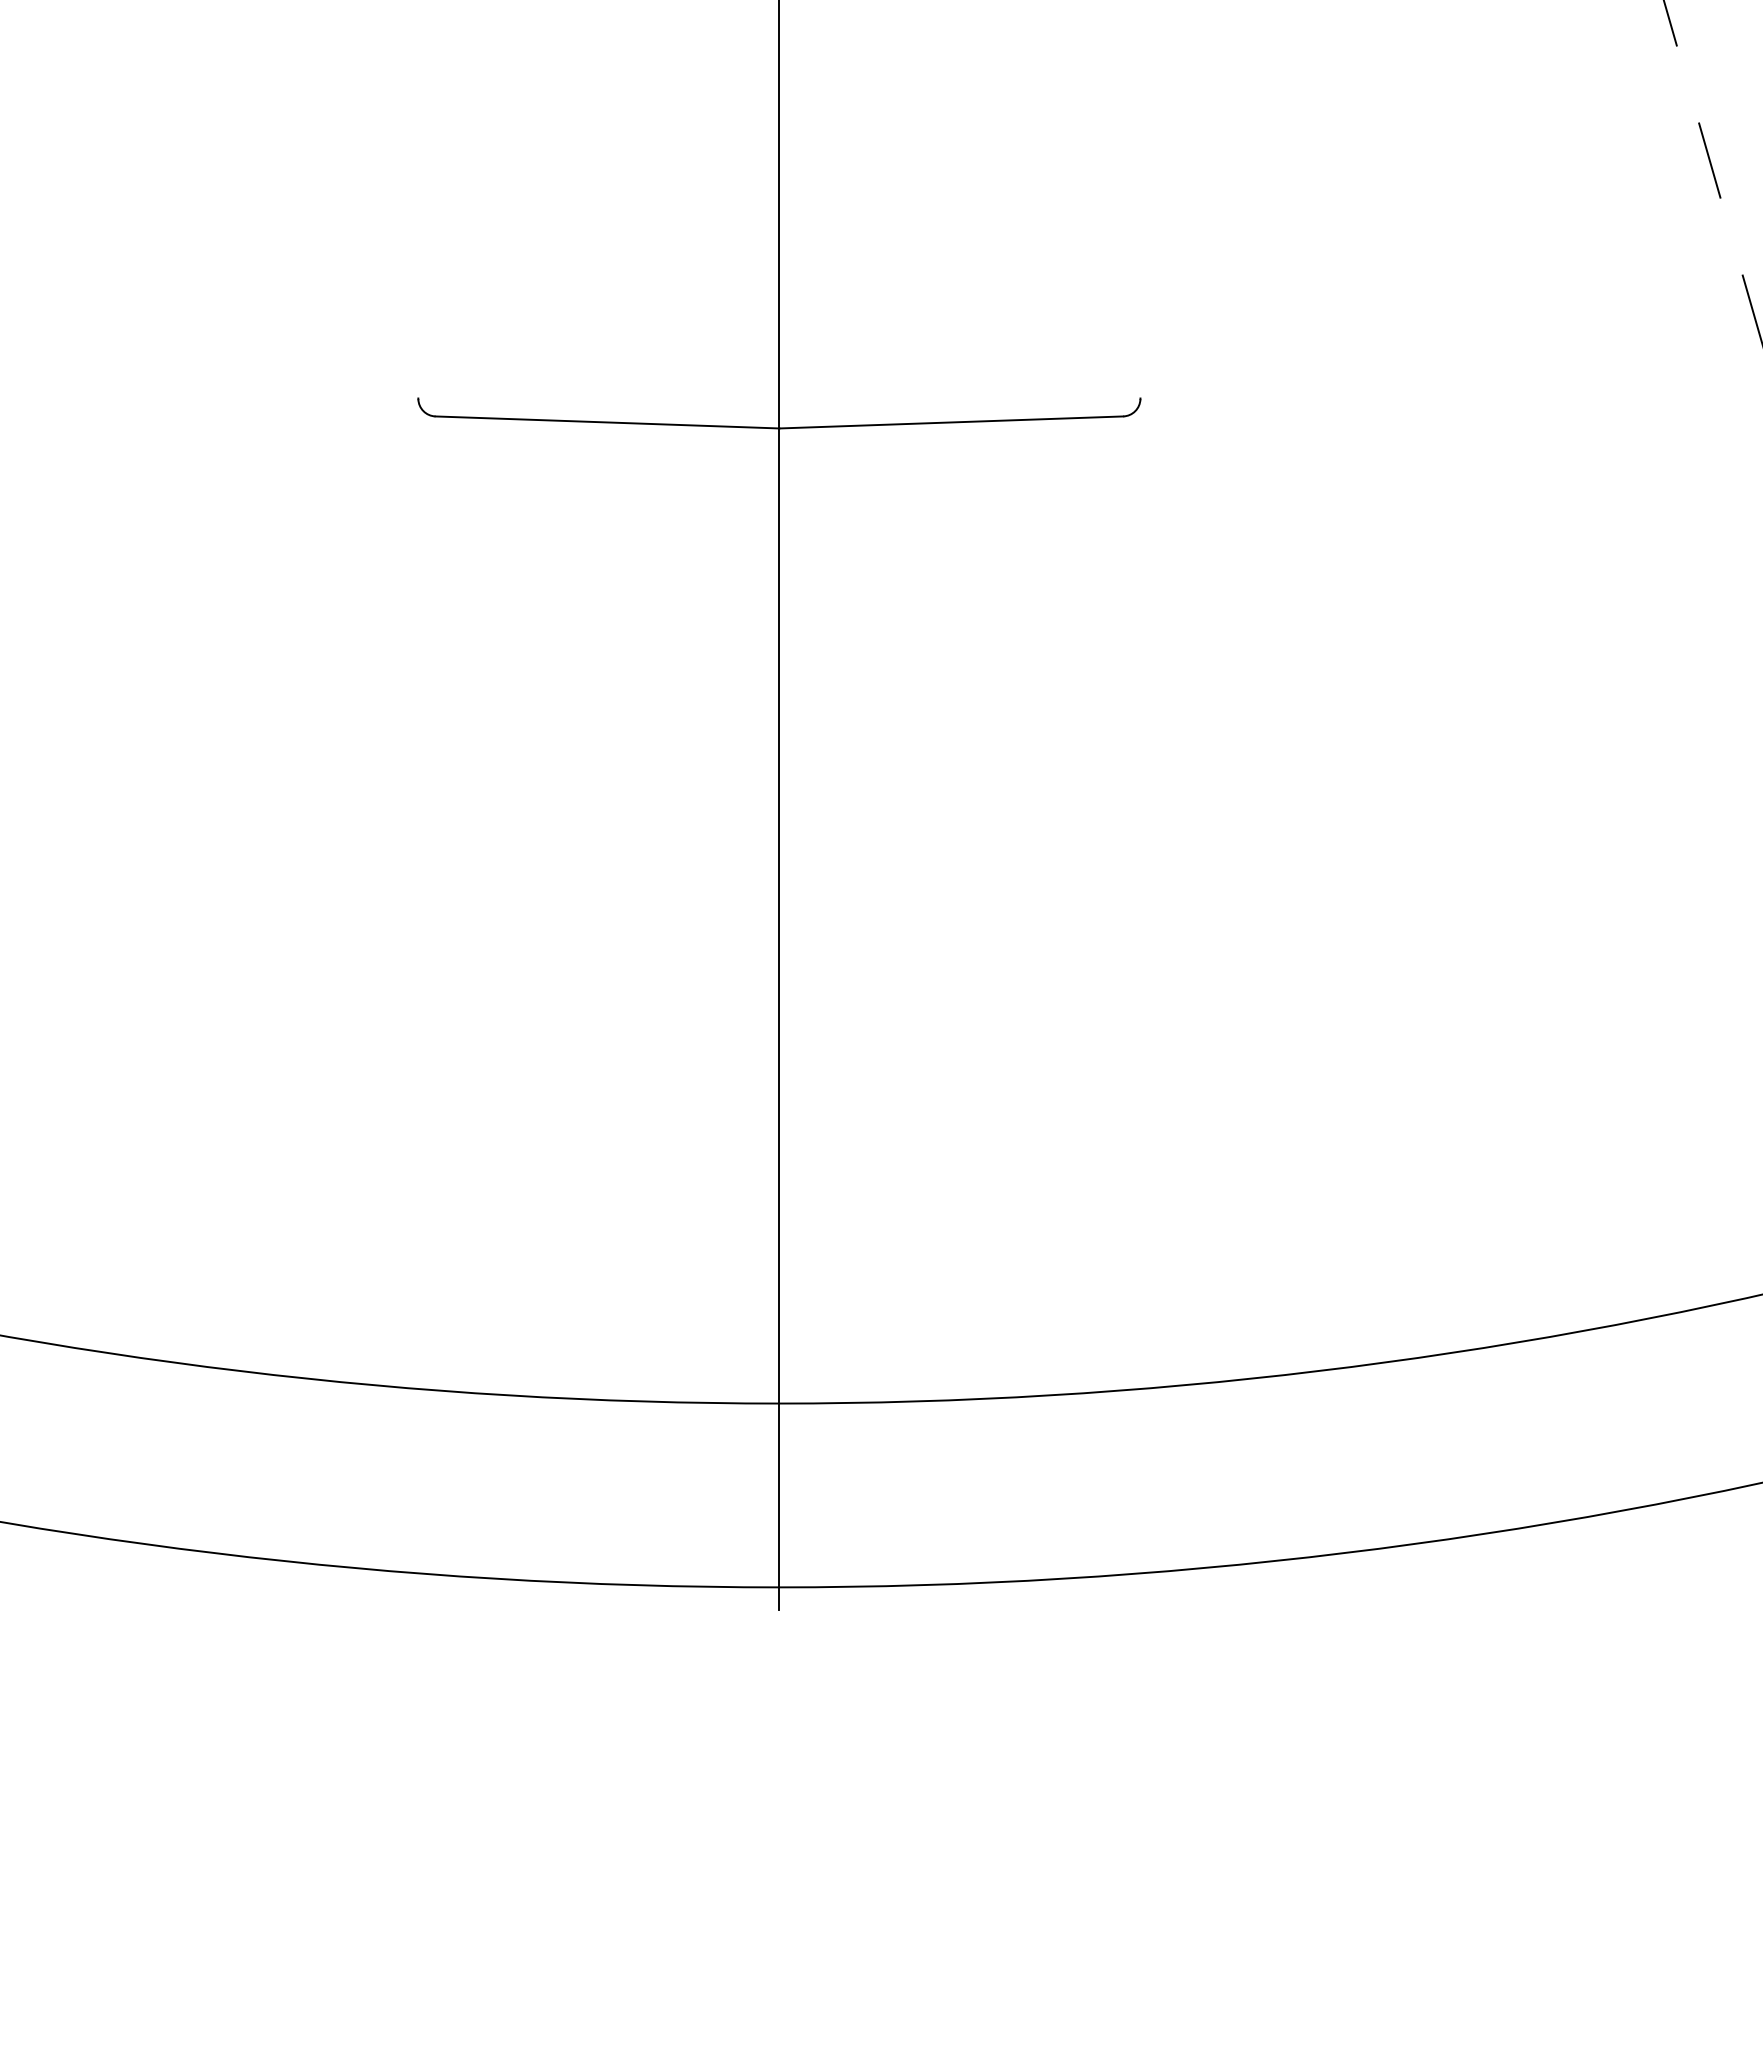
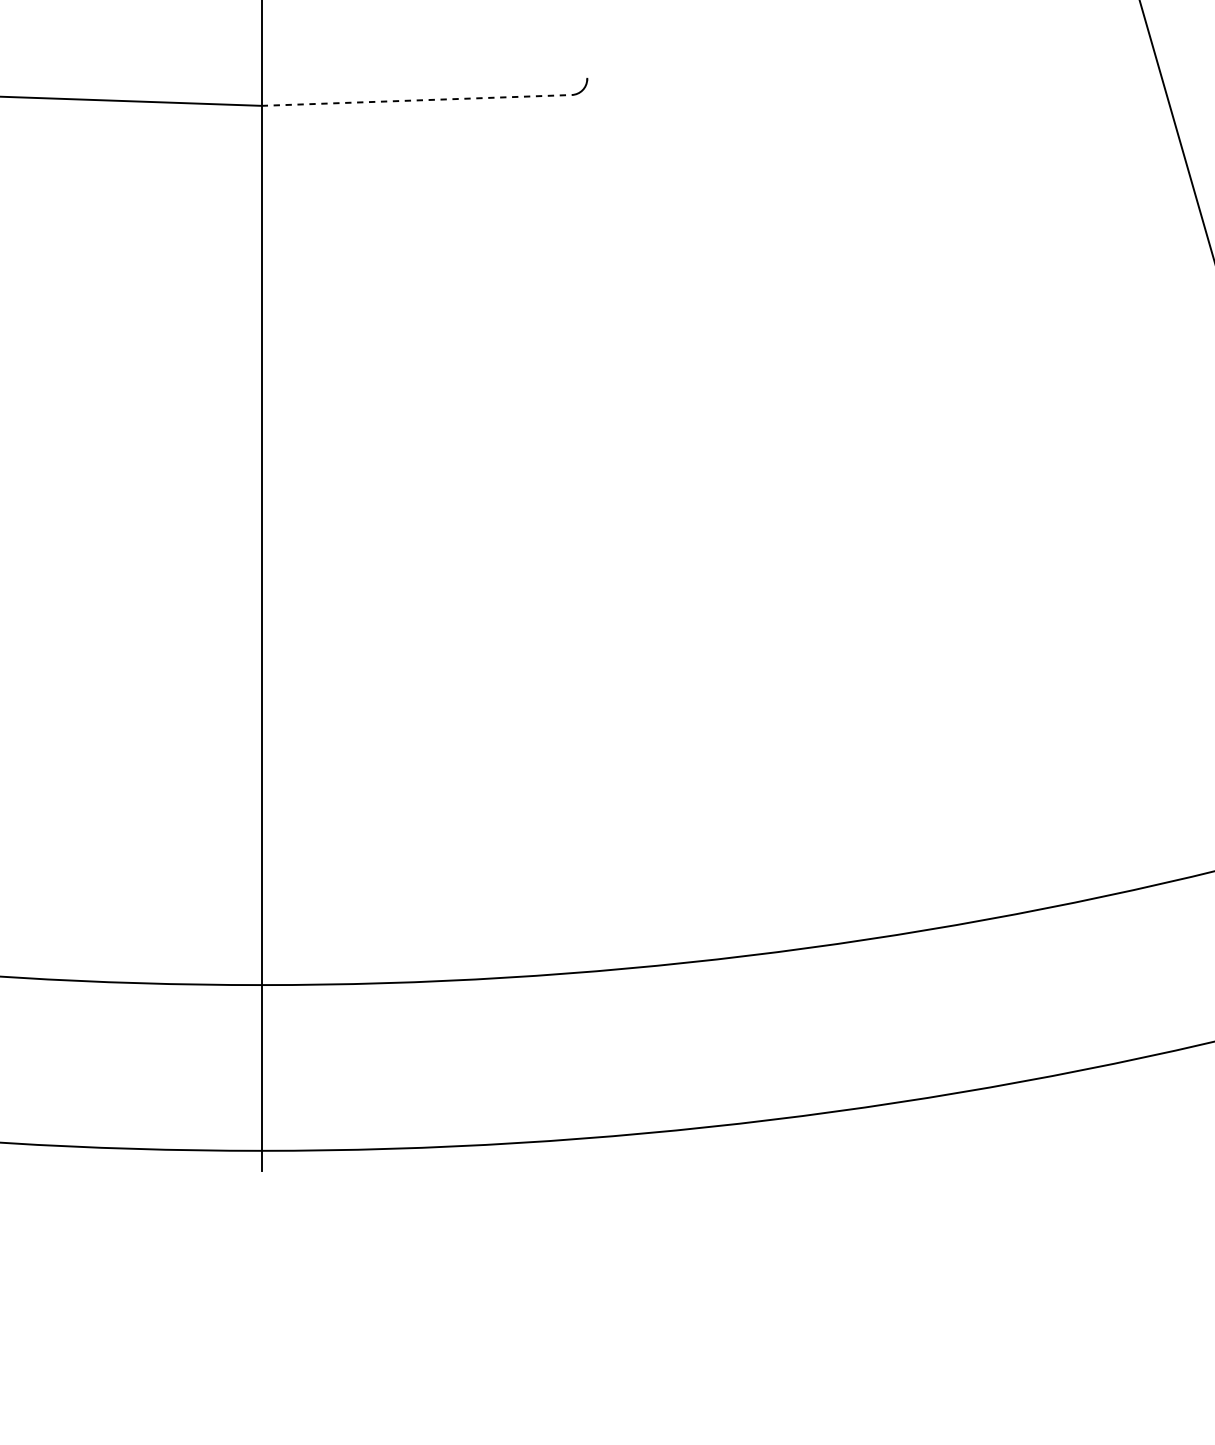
line: (951, 422) -> (416, 100), solid -> dashed

